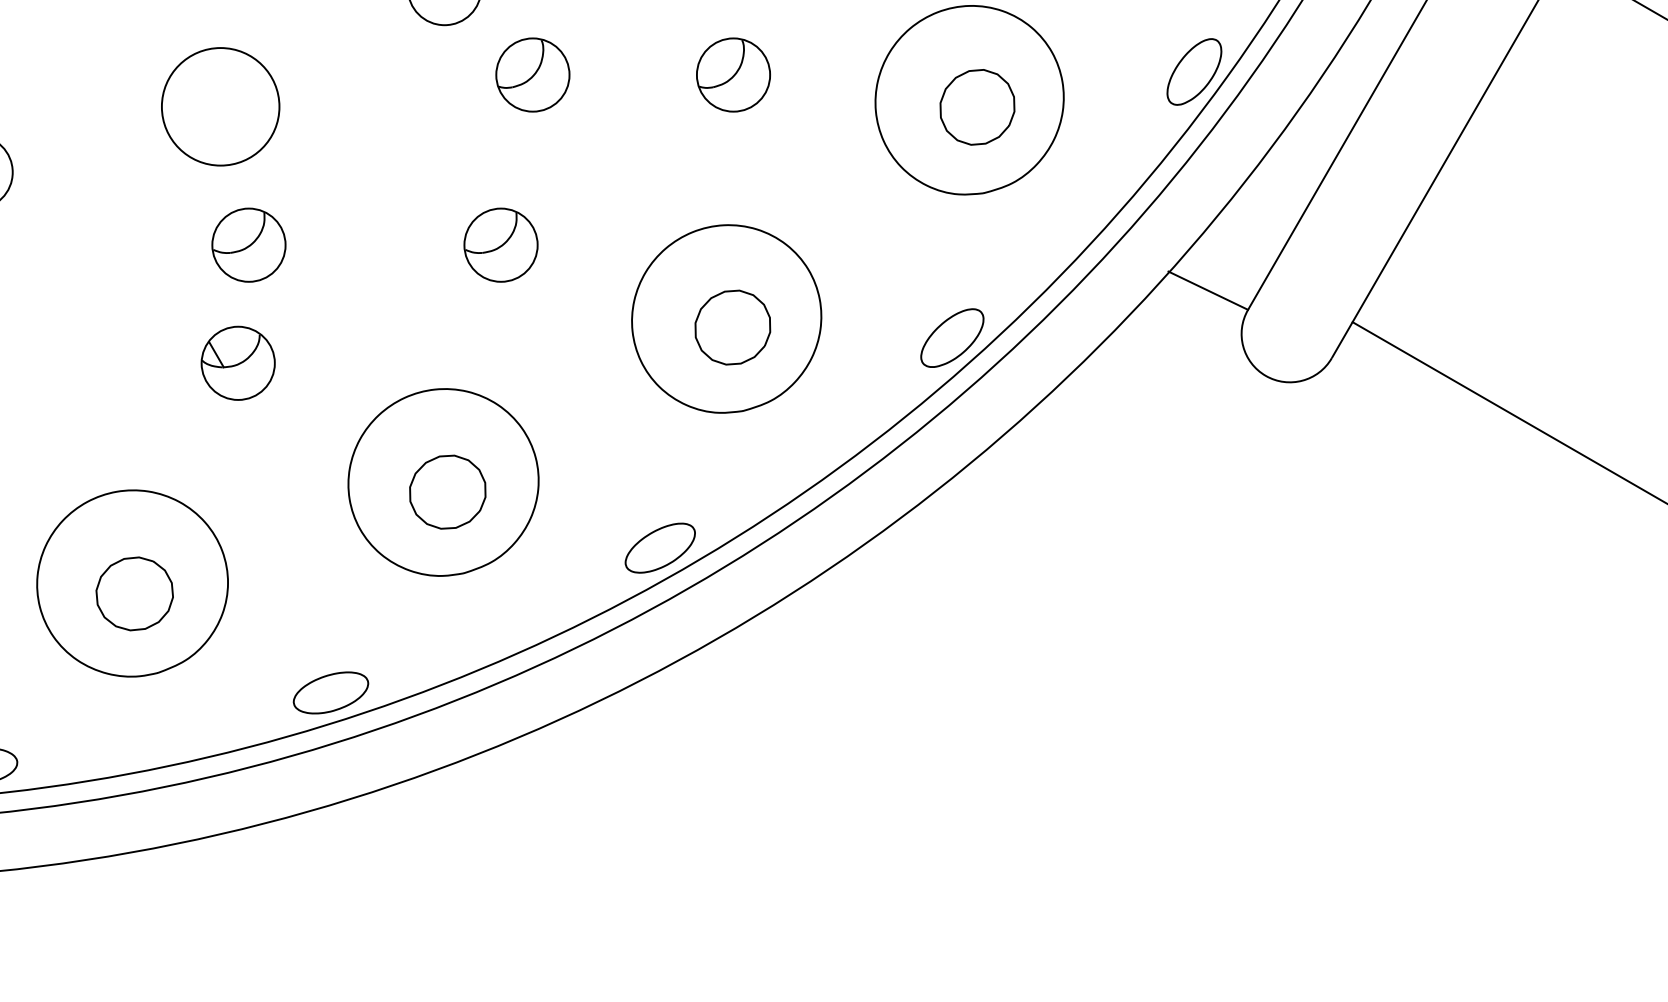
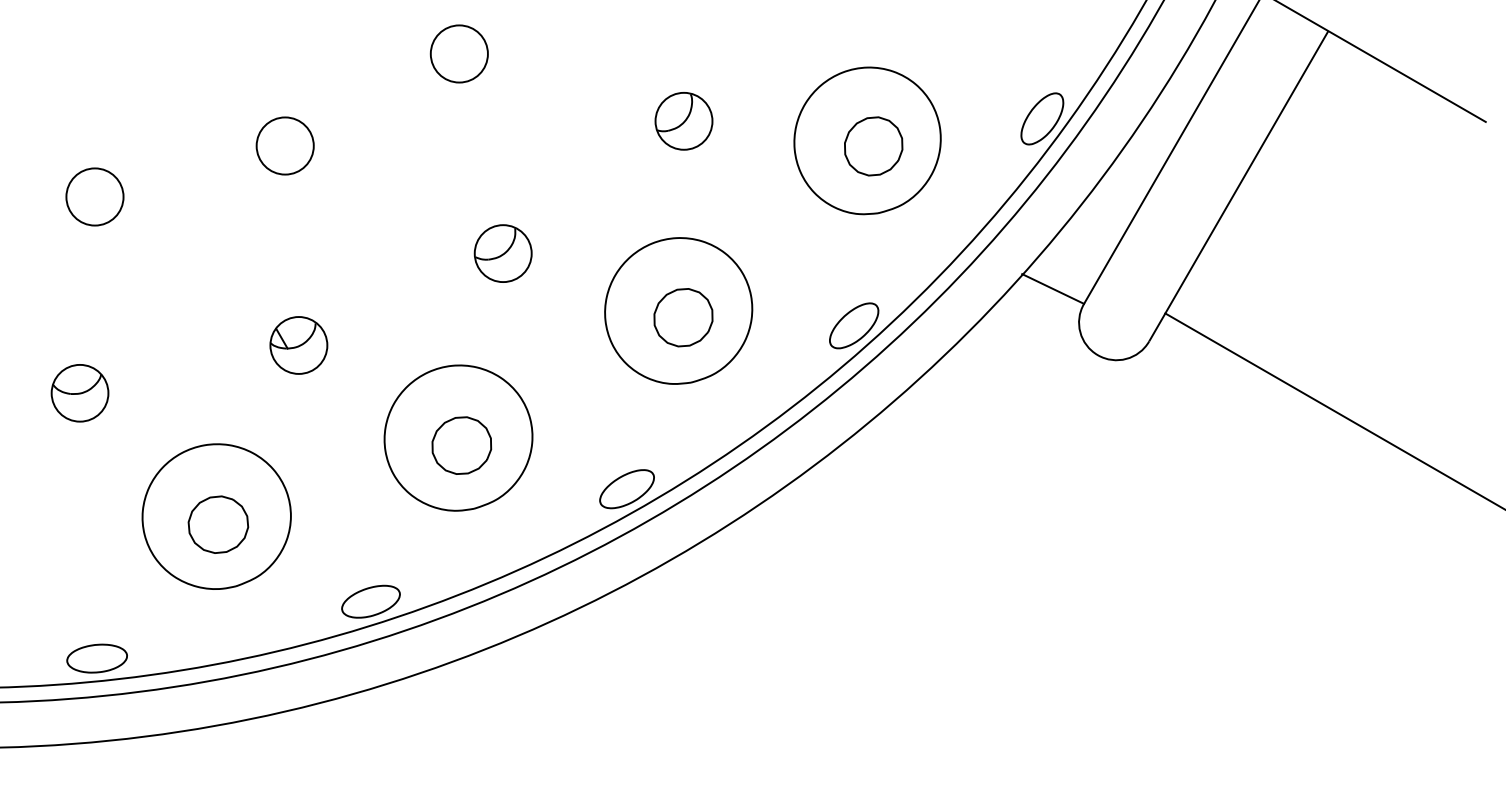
part: (532, 75) -> (527, 121), removed
circle: (219, 106) -> (284, 145), size x0.62
part: (248, 245) -> (306, 253), removed

